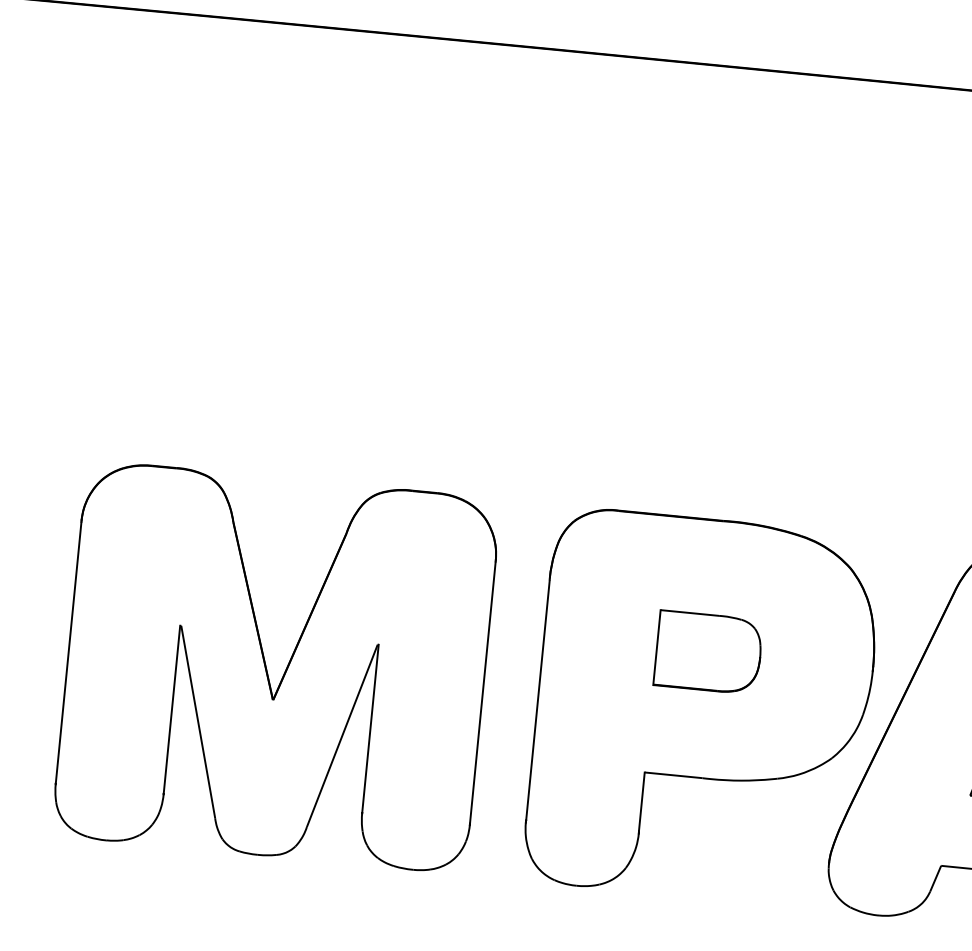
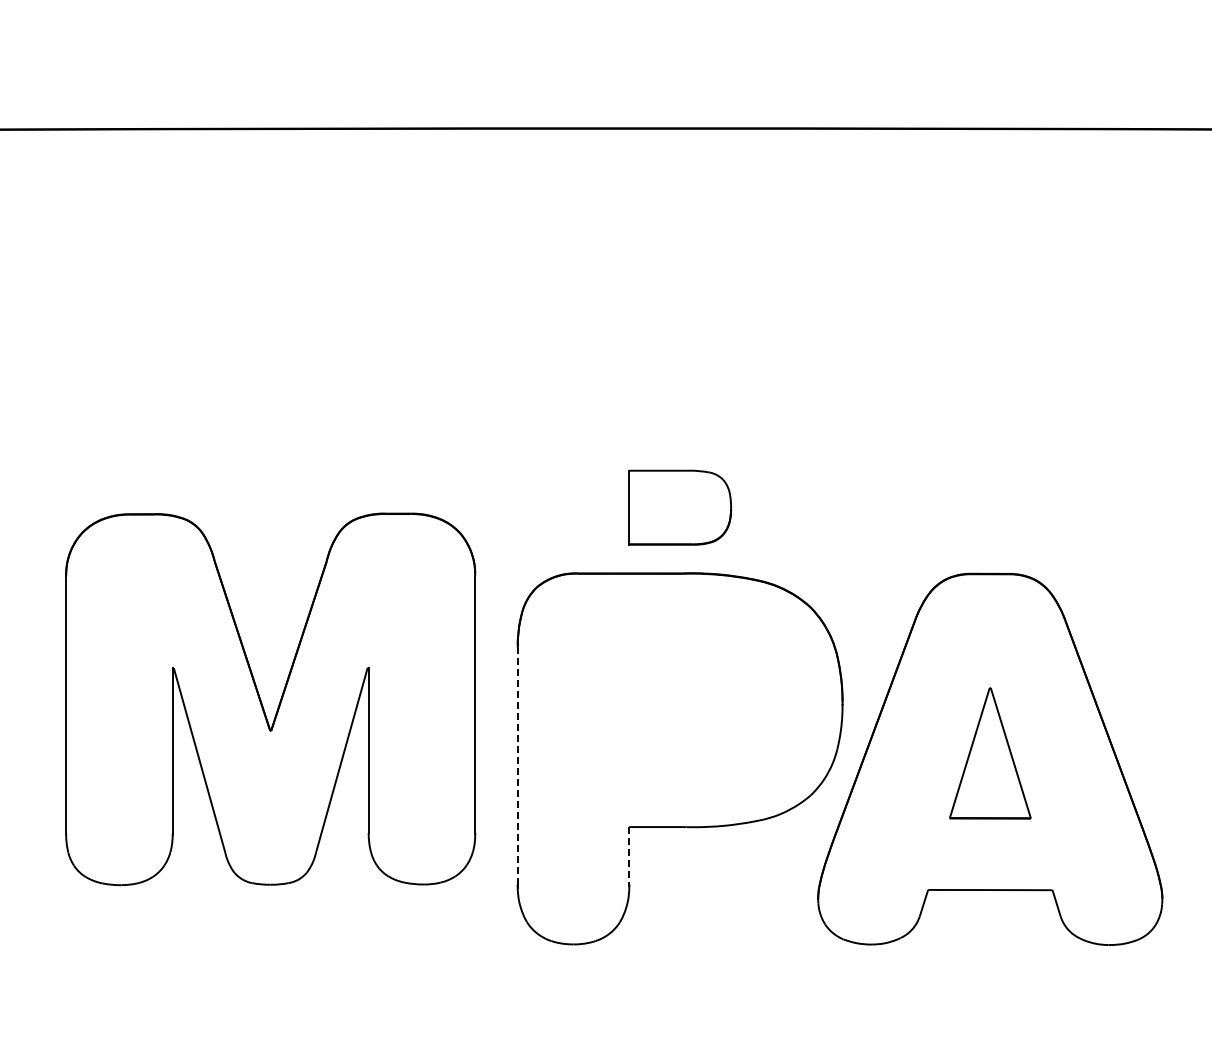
part: (708, 652) -> (680, 507), moved
part: (267, 670) -> (262, 703), moved
line: (537, 700) -> (517, 766), solid -> dashed
line: (642, 801) -> (629, 855), solid -> dashed

